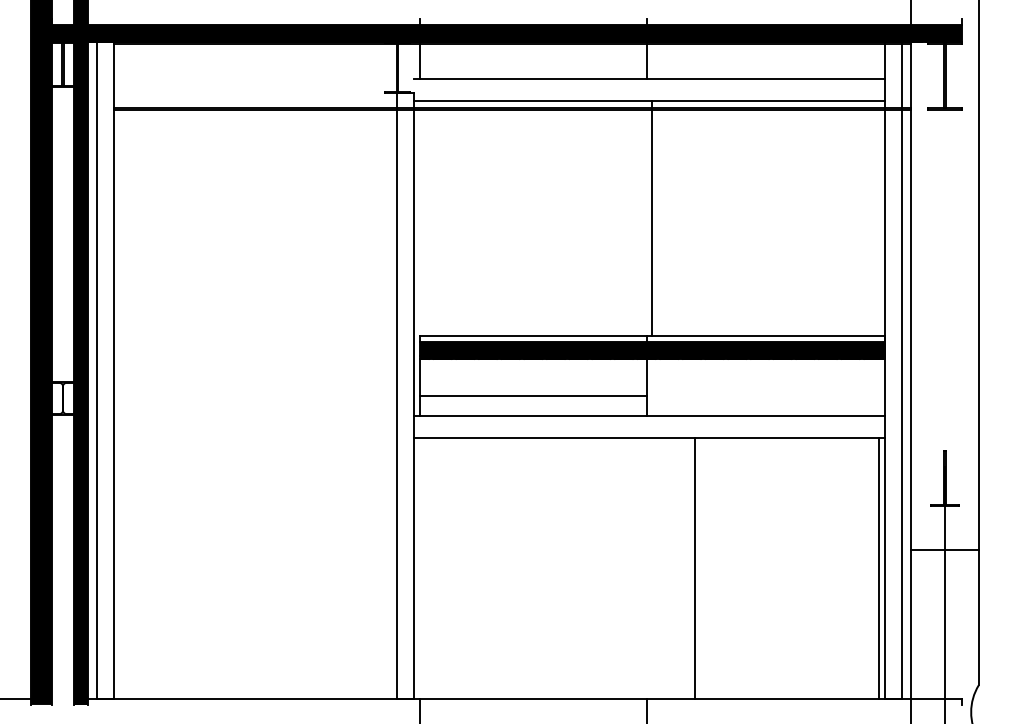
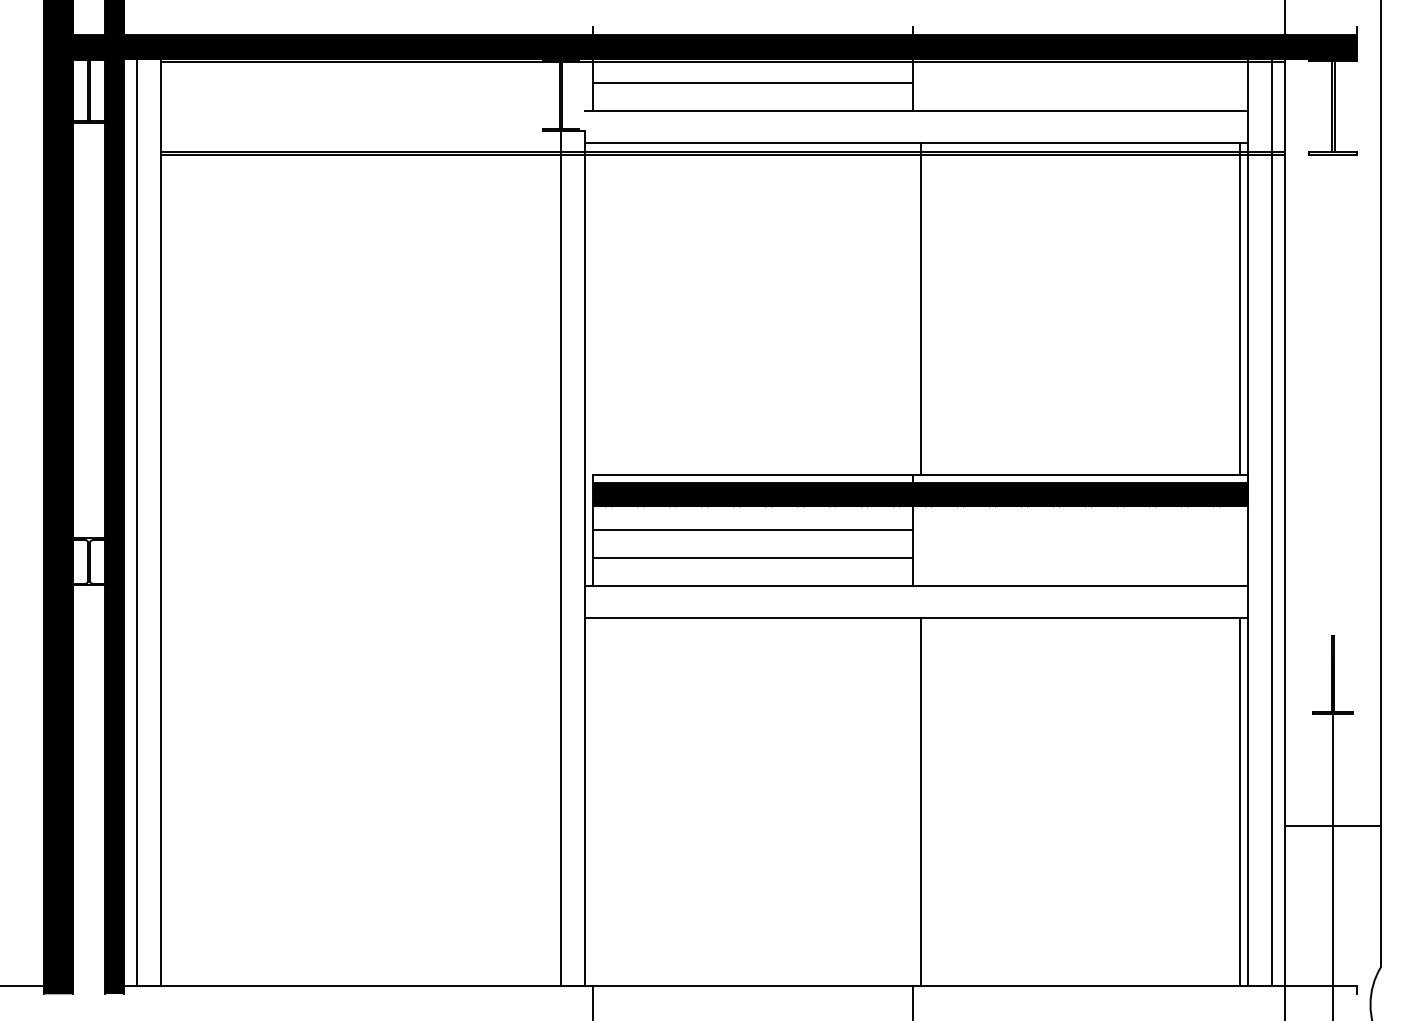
line: (533, 58) -> (752, 82), added
line: (879, 218) -> (1240, 308), added
line: (533, 376) -> (752, 530), added
line: (944, 549) -> (1333, 826), moved
line: (694, 568) -> (920, 802), moved

